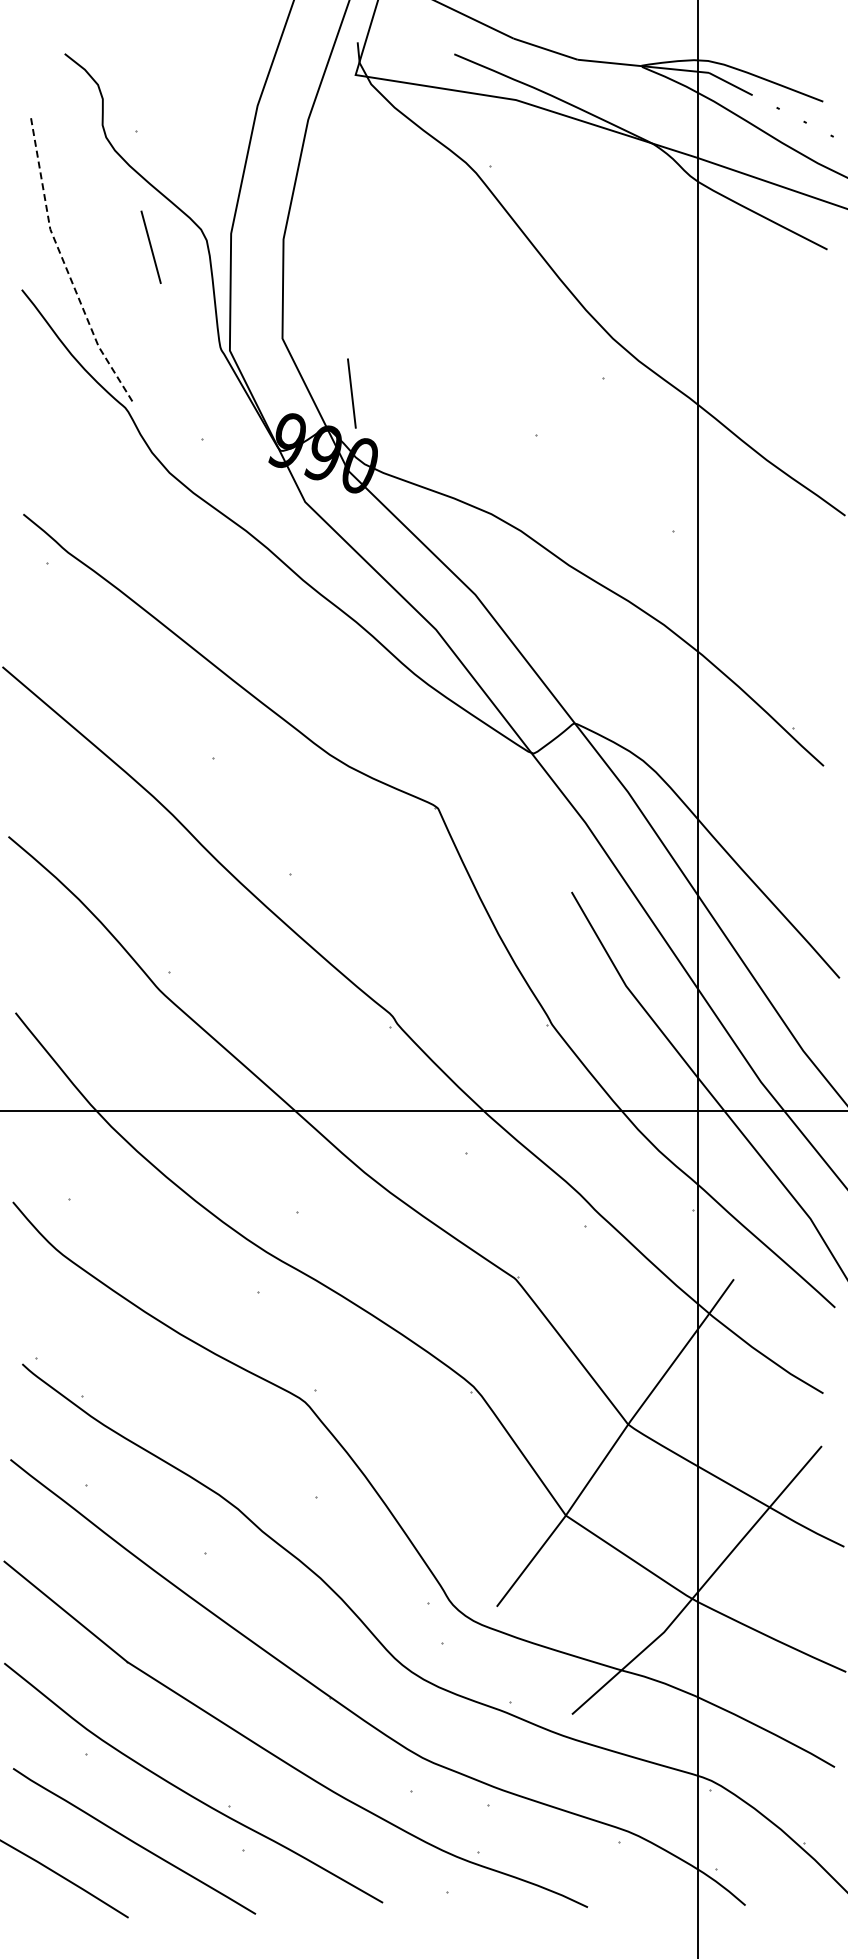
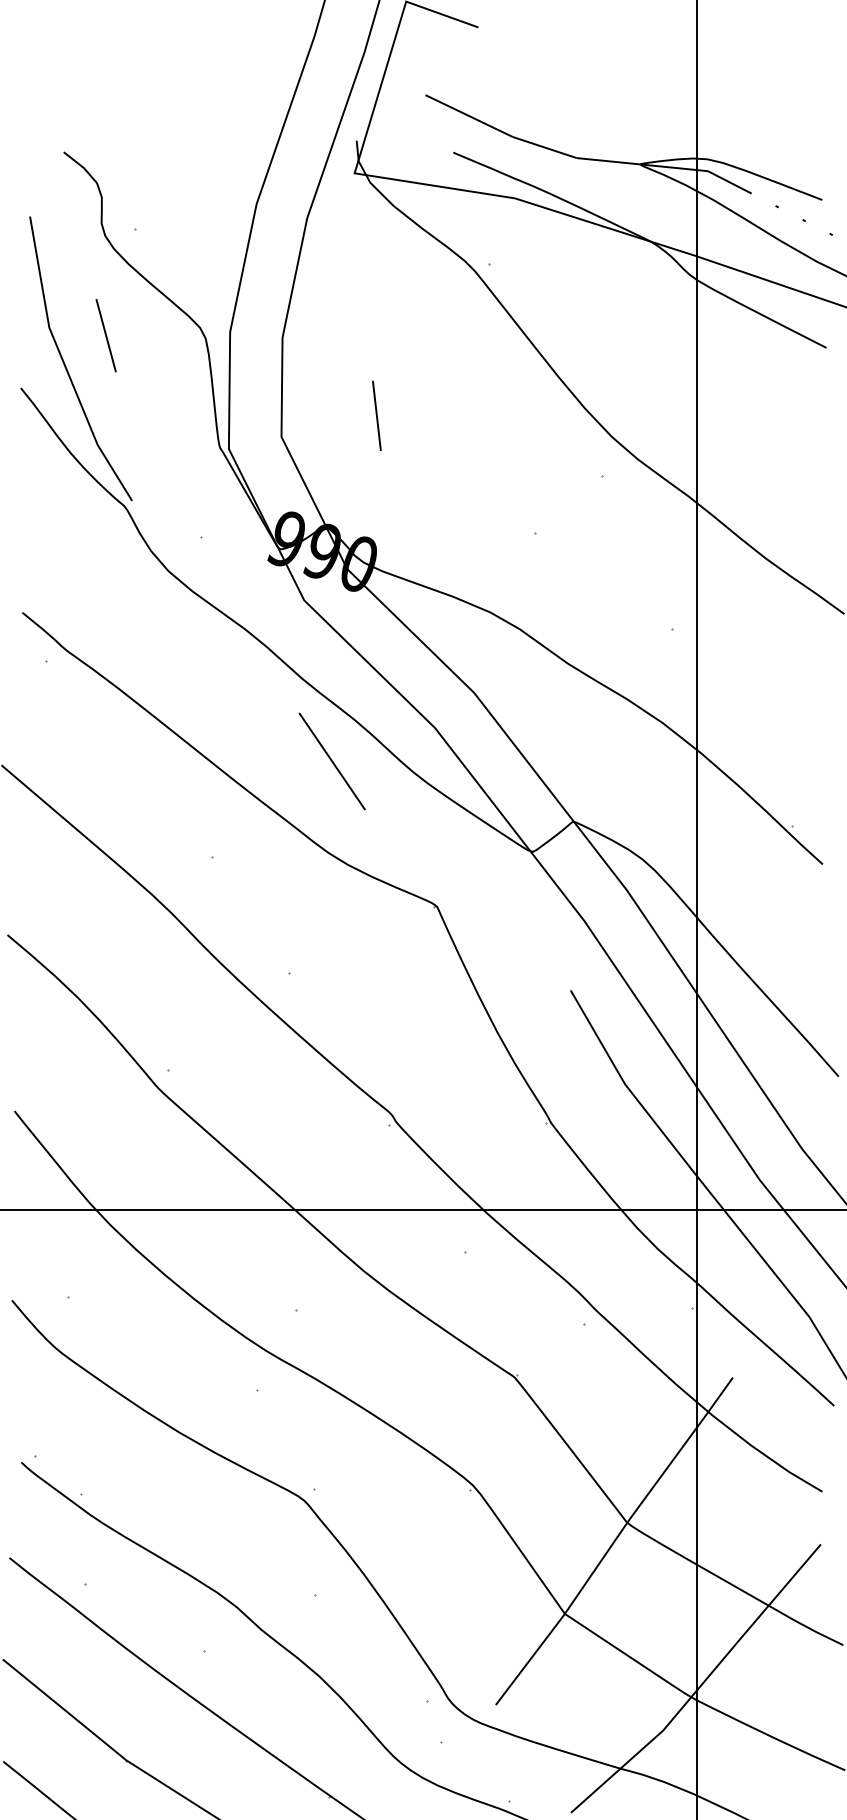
line: (150, 246) -> (105, 334), moved
line: (65, 266) -> (64, 364), dashed -> solid
line: (351, 393) -> (376, 415), moved
line: (332, 662) -> (331, 760), added

